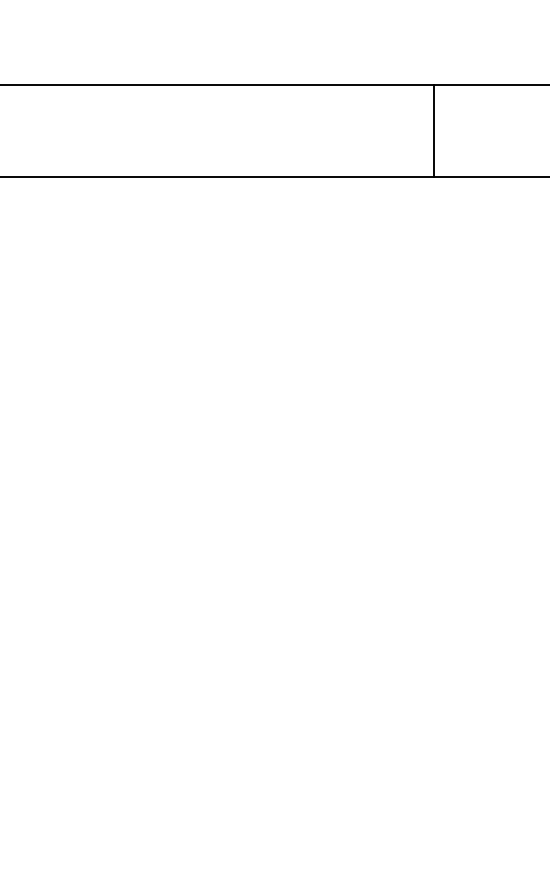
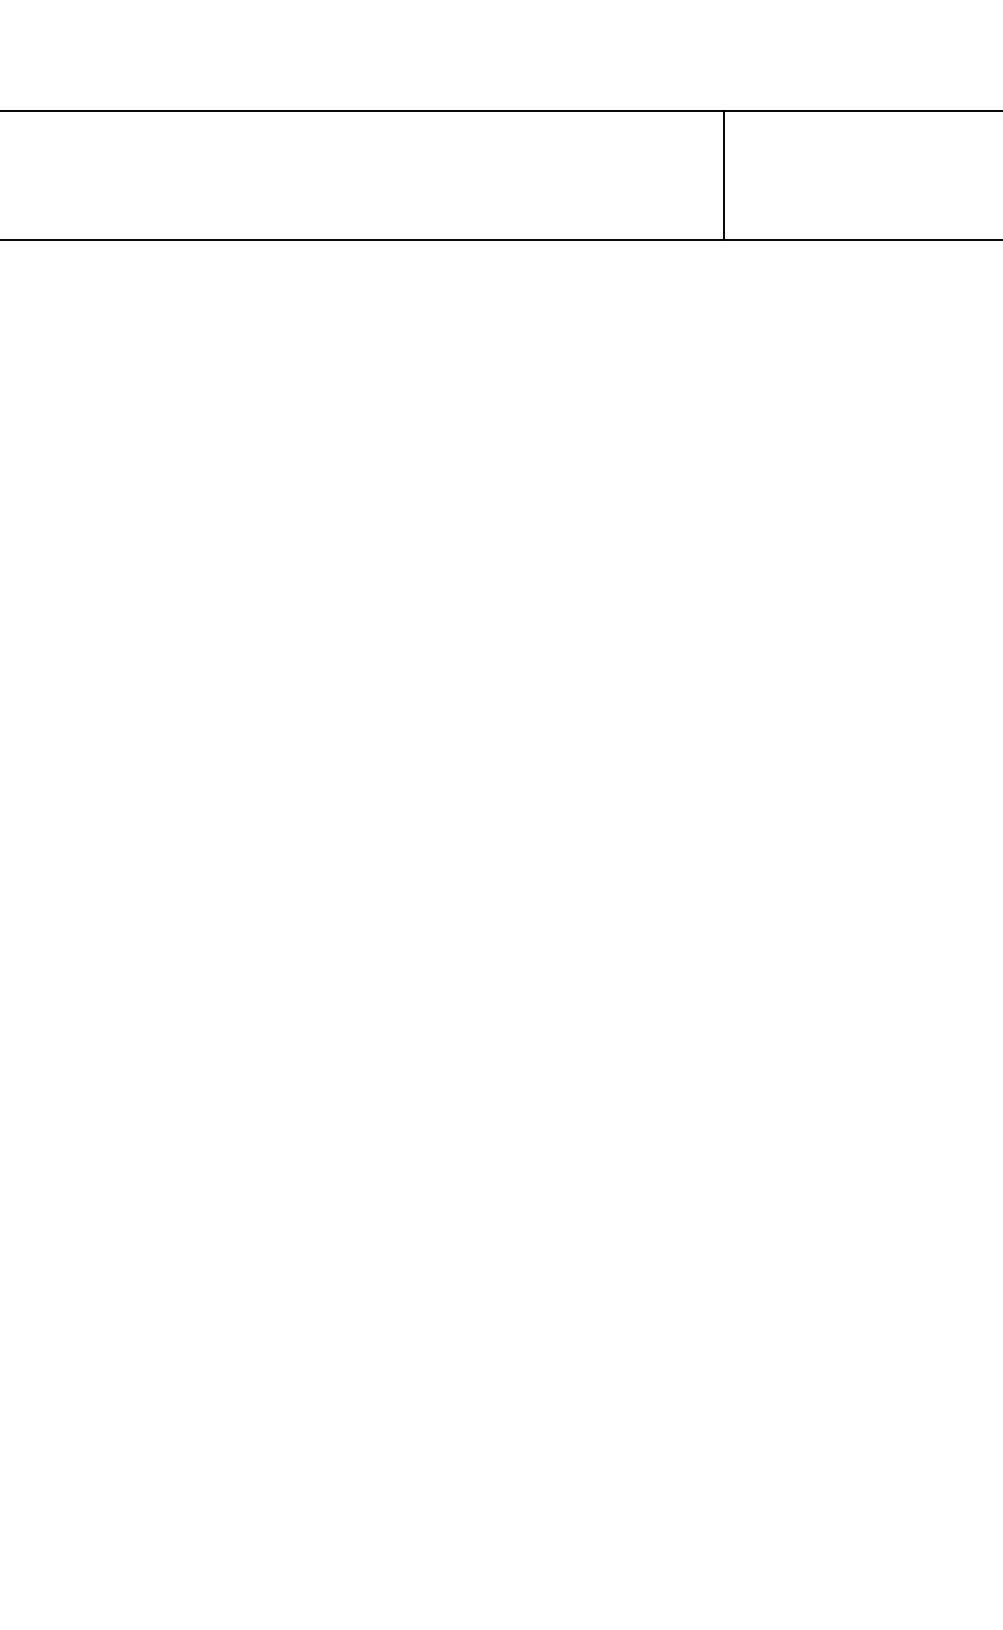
line: (433, 130) -> (723, 175), moved

